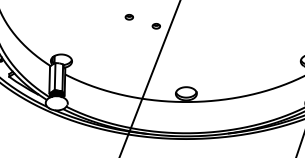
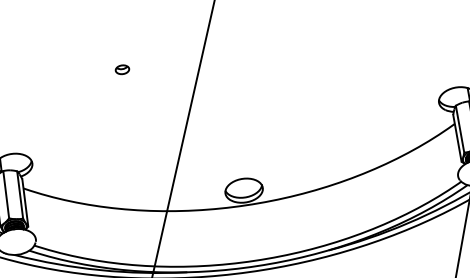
part: (155, 26) -> (171, 79), removed

